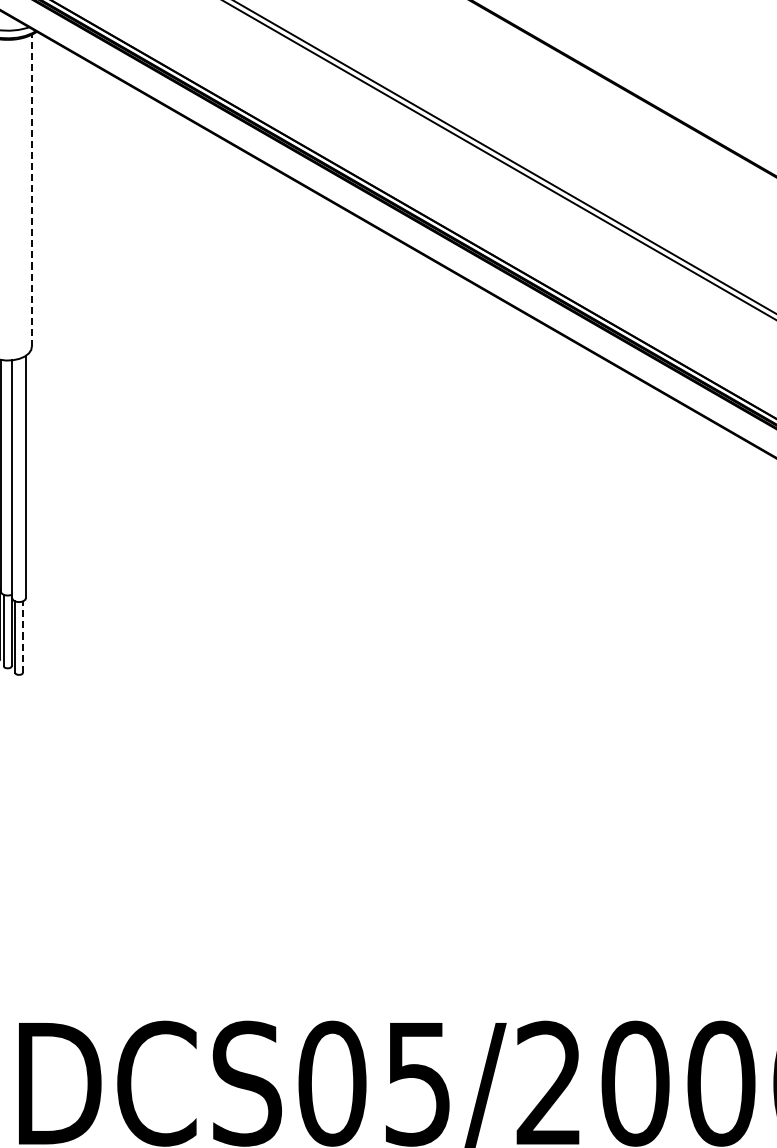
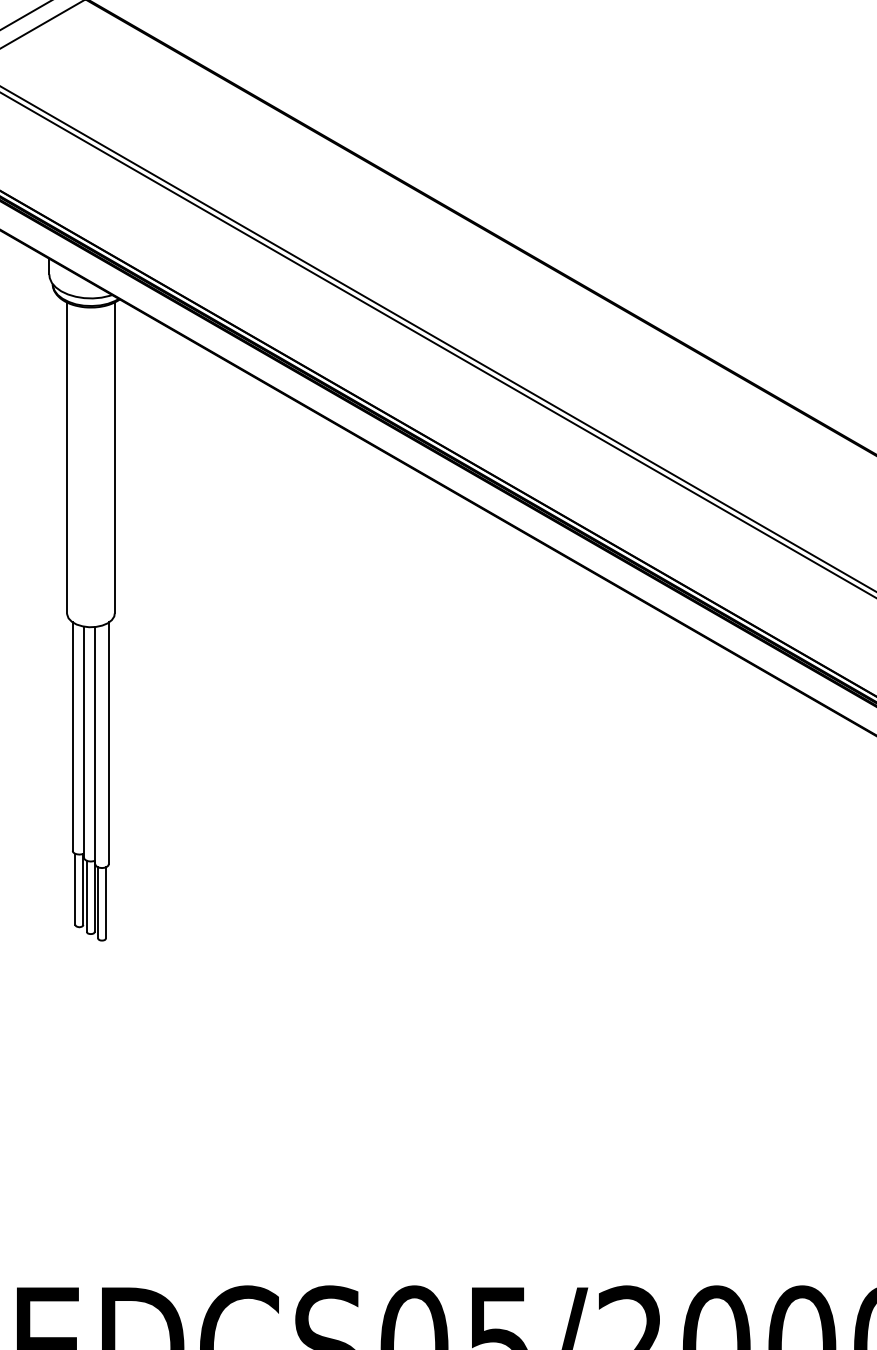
line: (31, 190) -> (114, 457), dashed -> solid
line: (22, 636) -> (105, 902), dashed -> solid

